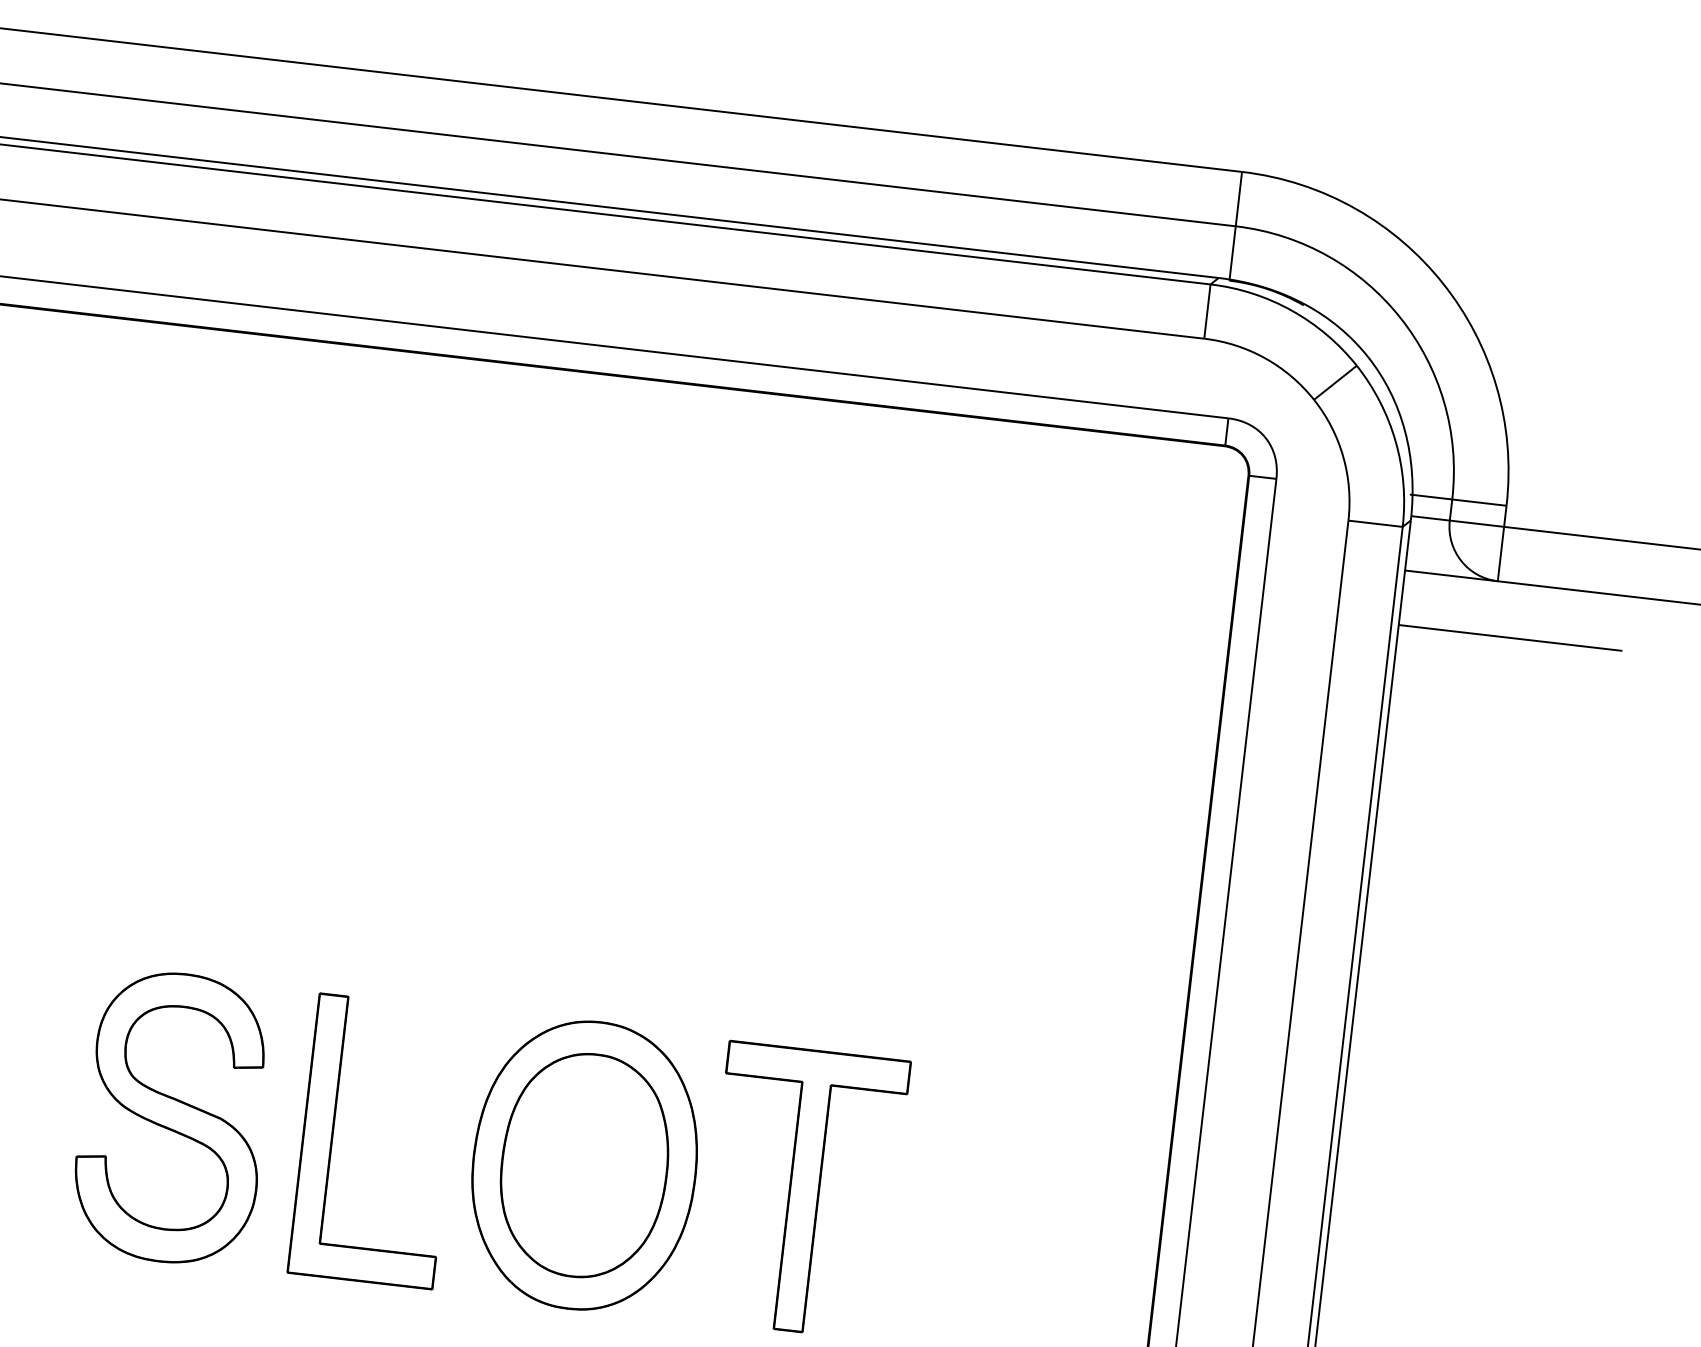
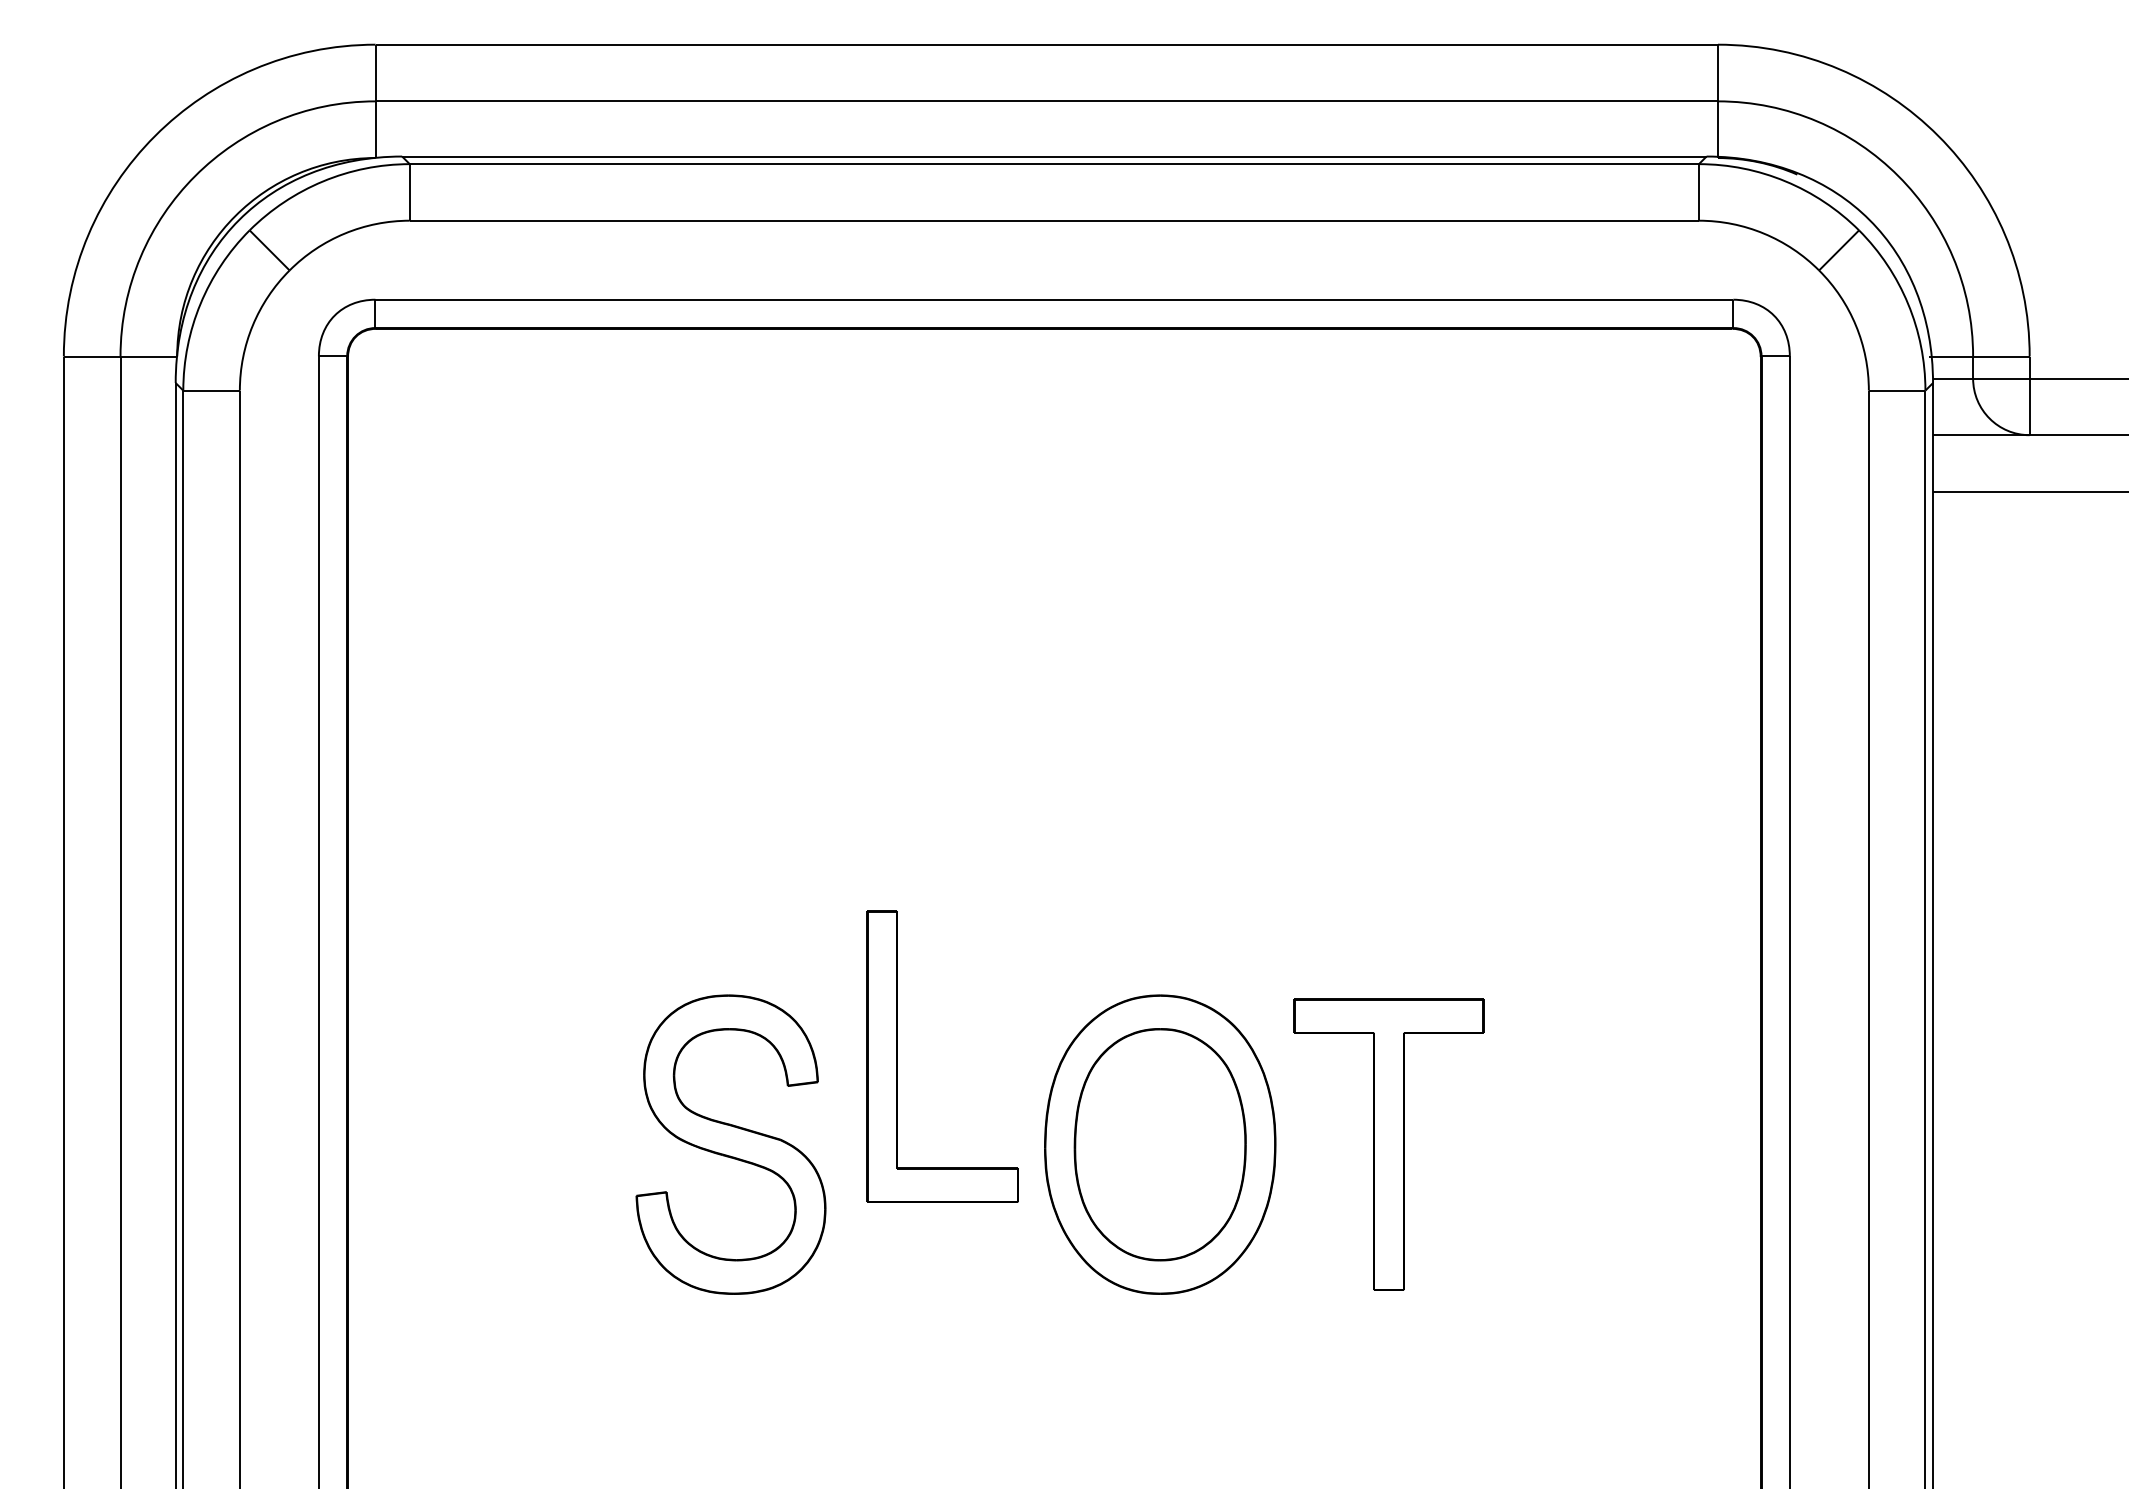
part: (332, 1136) -> (897, 1056), moved

